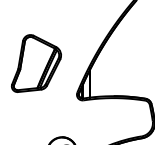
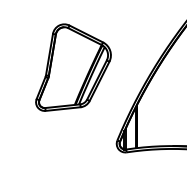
part: (36, 63) -> (73, 67), moved

